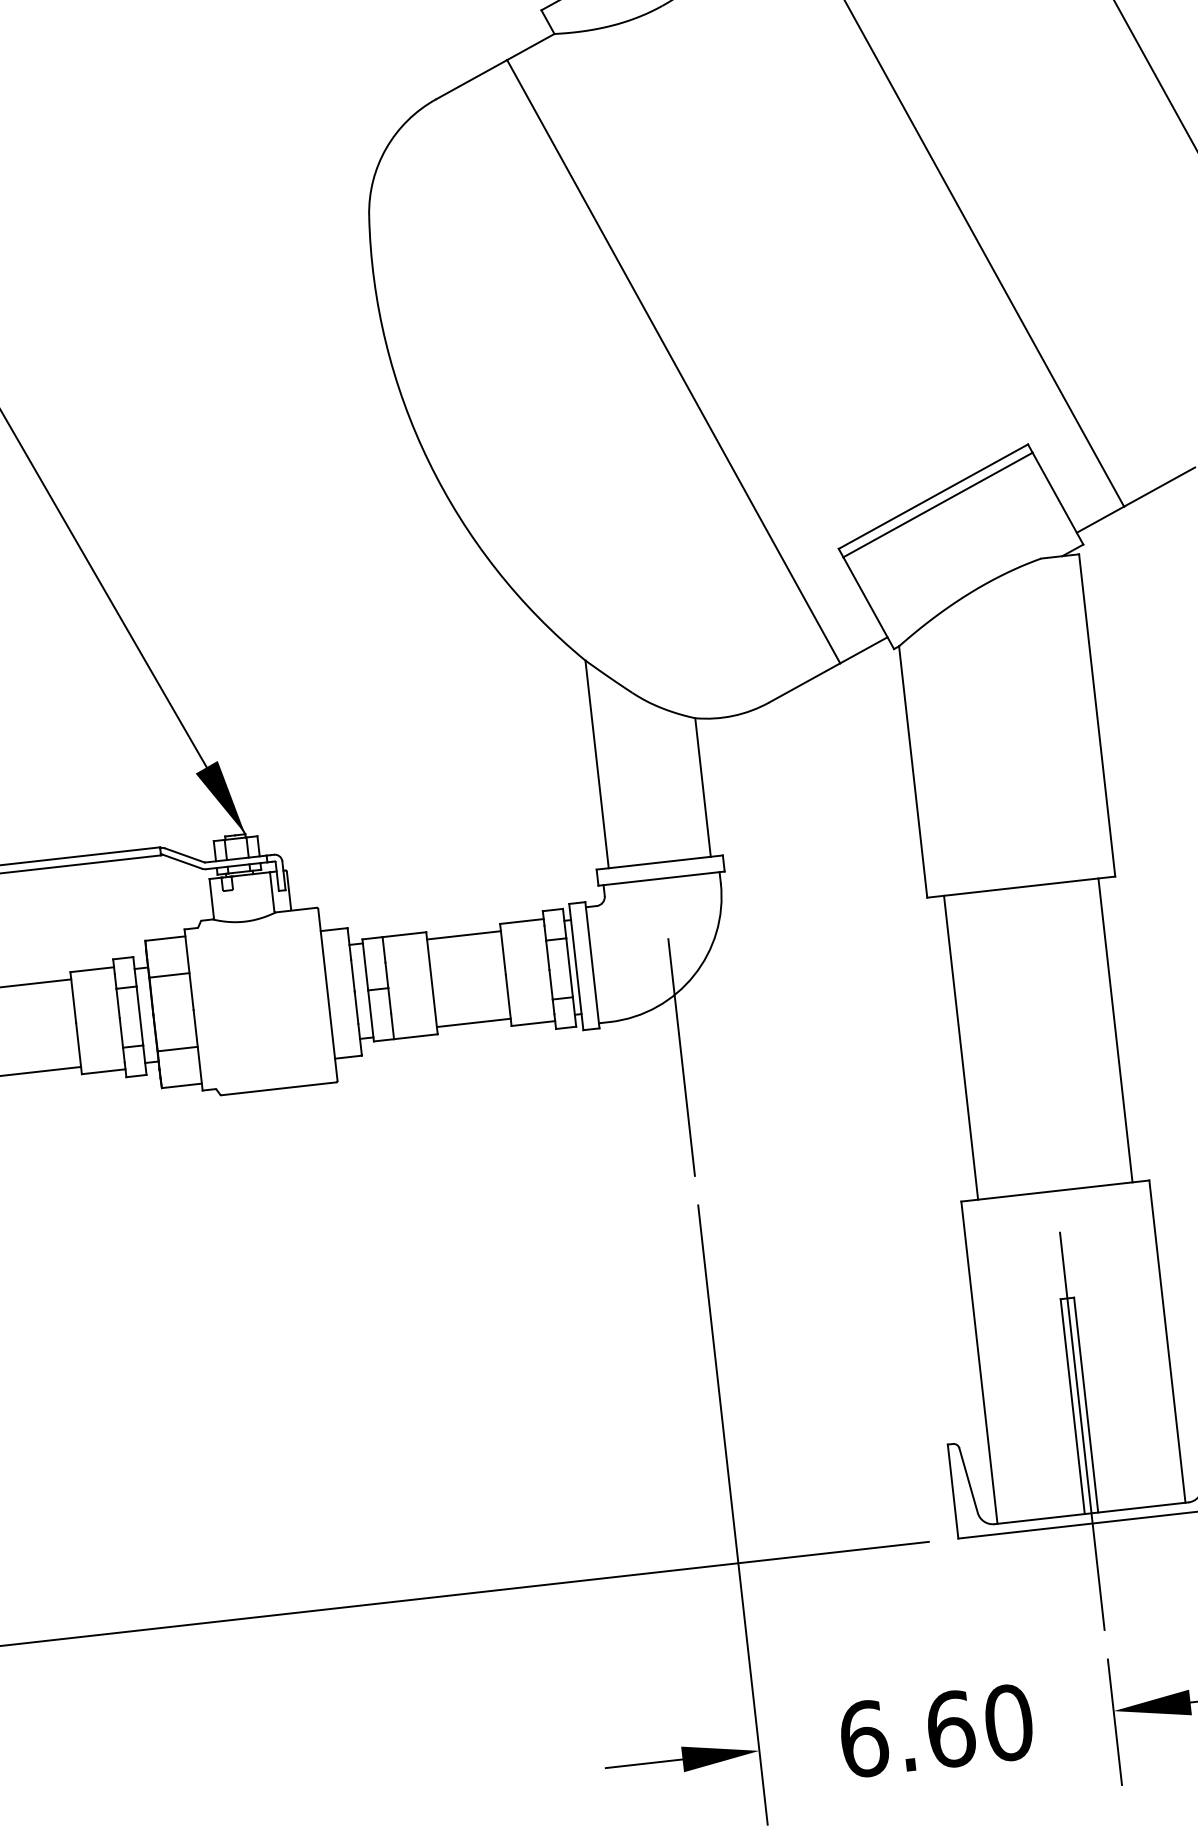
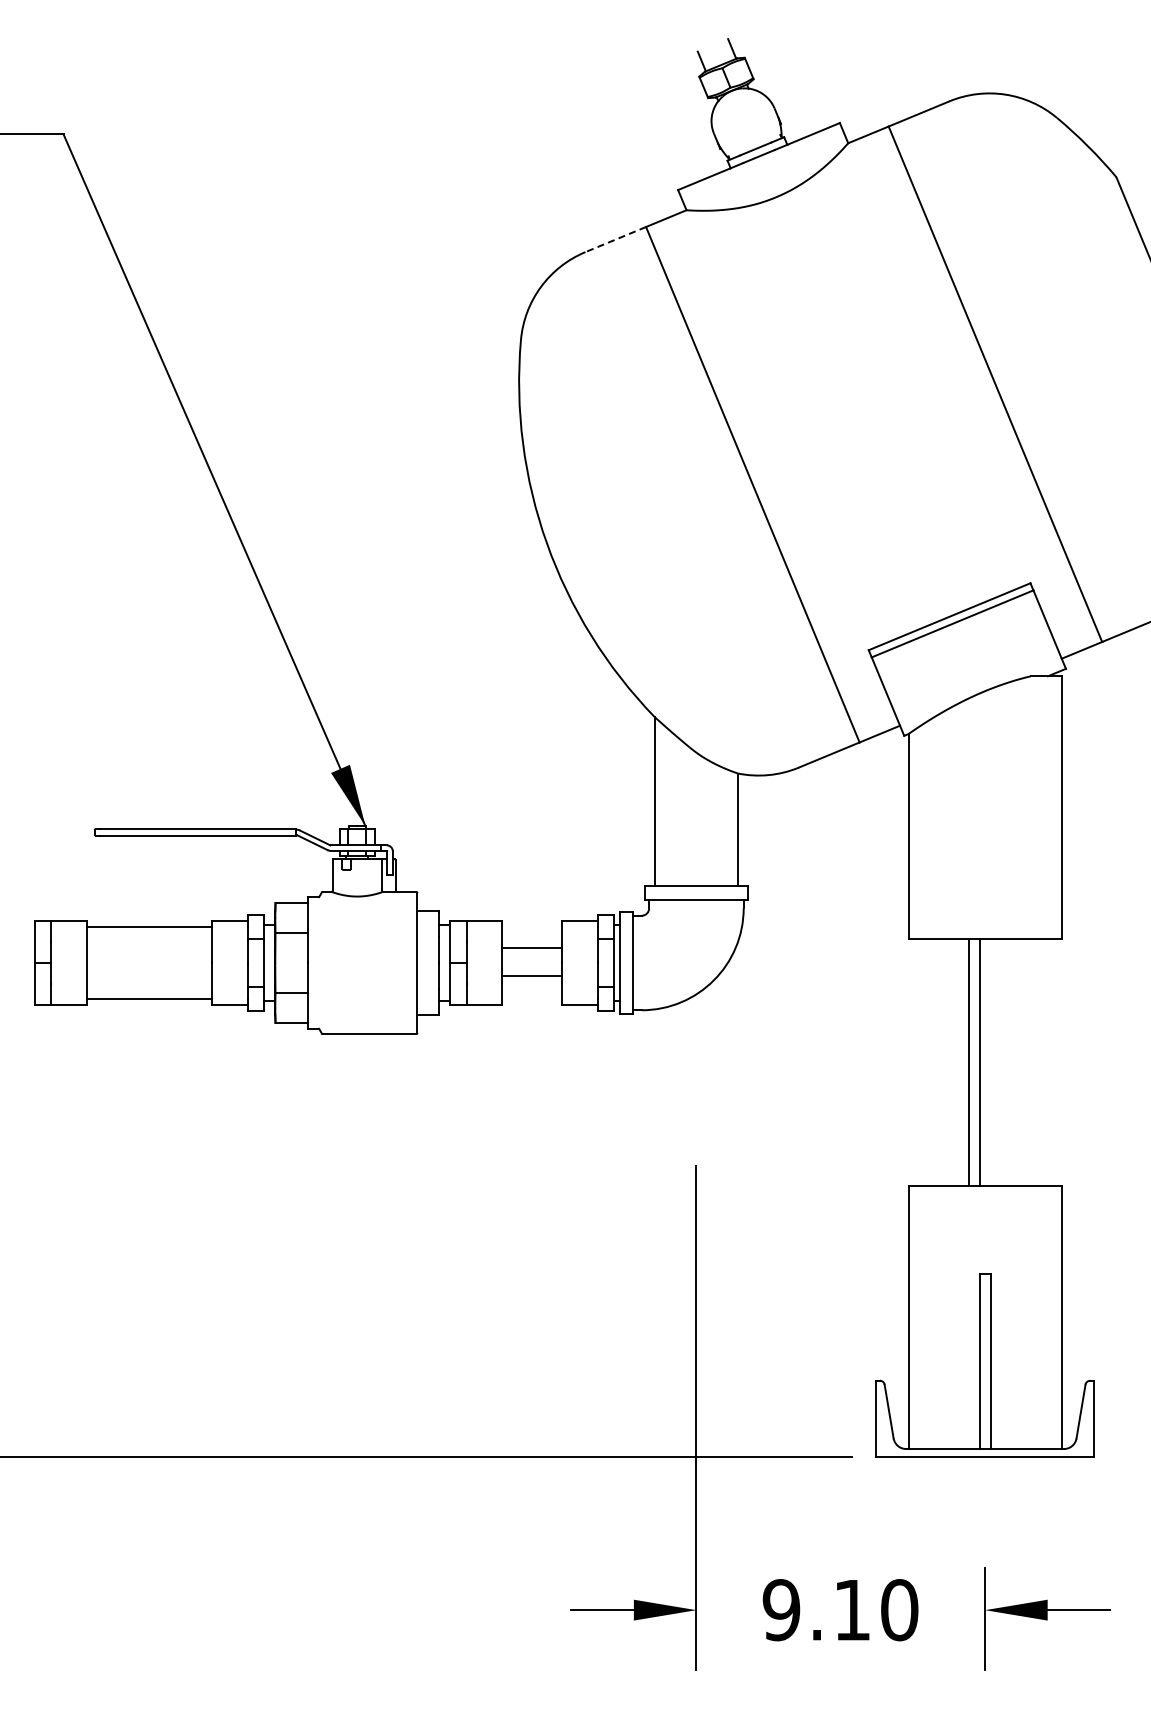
line: (471, 79) -> (615, 239), solid -> dashed
line: (464, 935) -> (532, 976), moved
line: (473, 1022) -> (532, 947), moved
line: (1114, 1030) -> (979, 1062), moved
line: (961, 1047) -> (969, 1062), moved
line: (681, 1056) -> (696, 1044), removed
line: (1082, 1431) -> (985, 1382), removed
text: (906, 1734) -> (816, 1610), 6.60 -> 9.10

